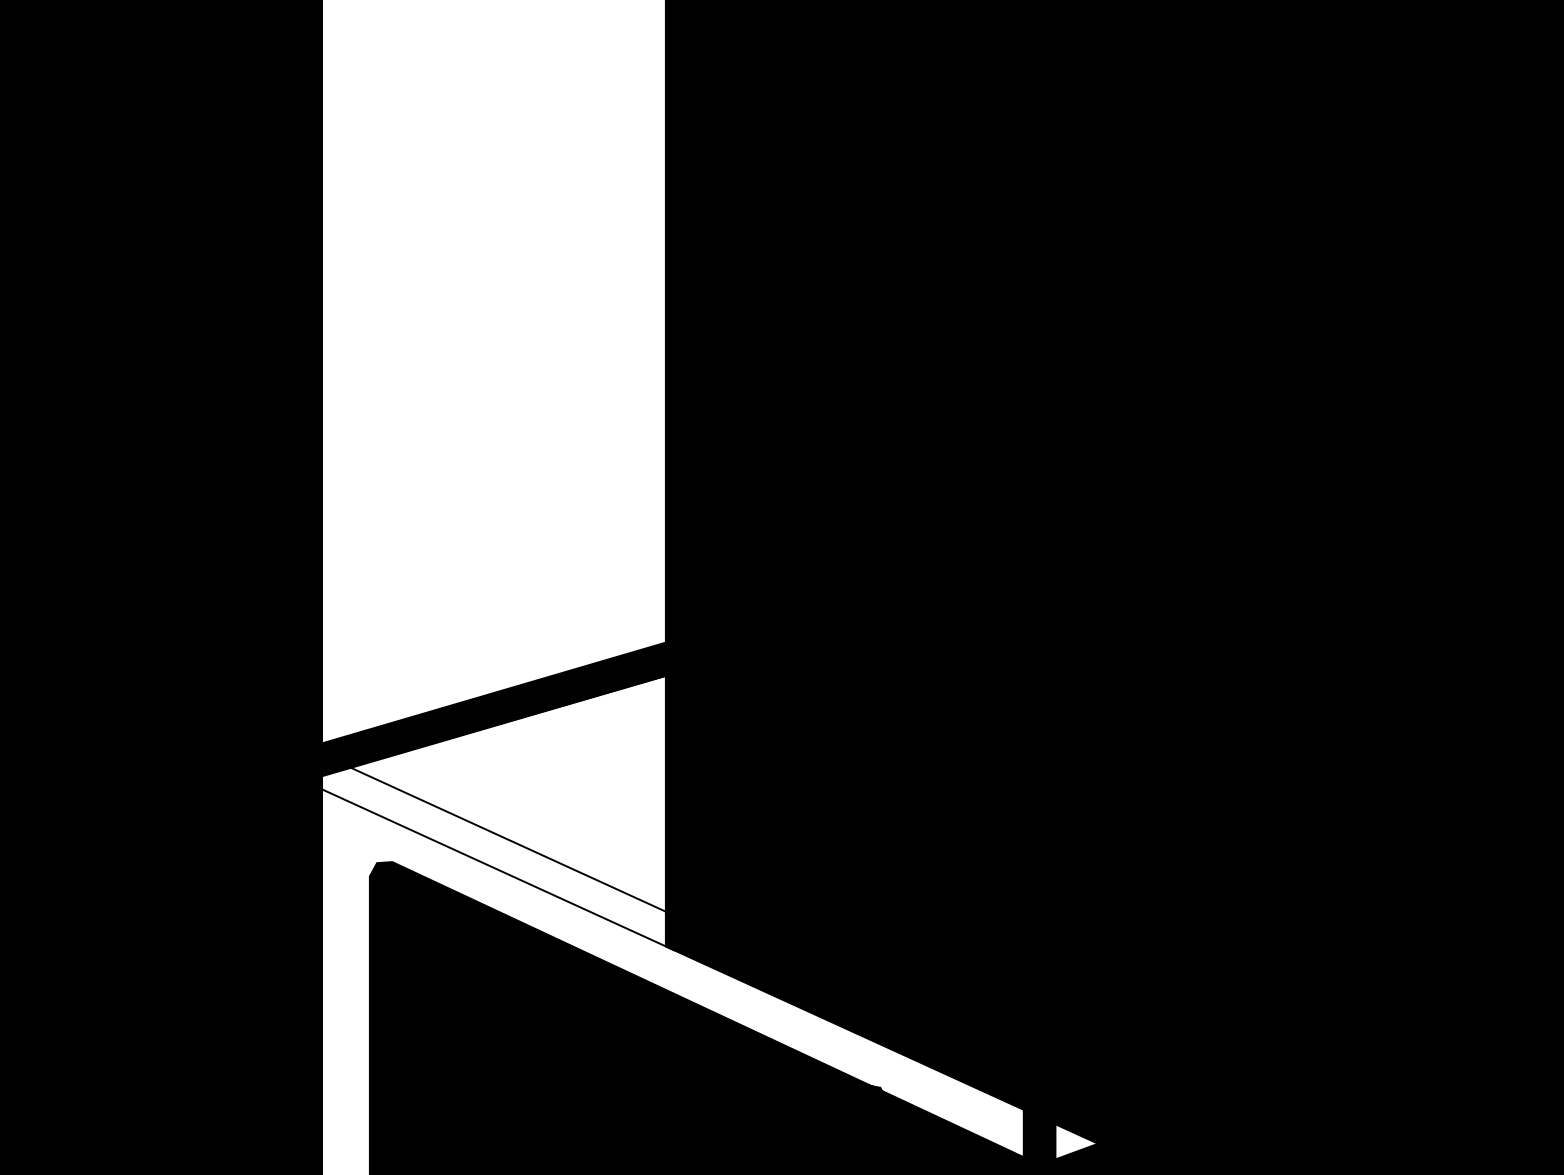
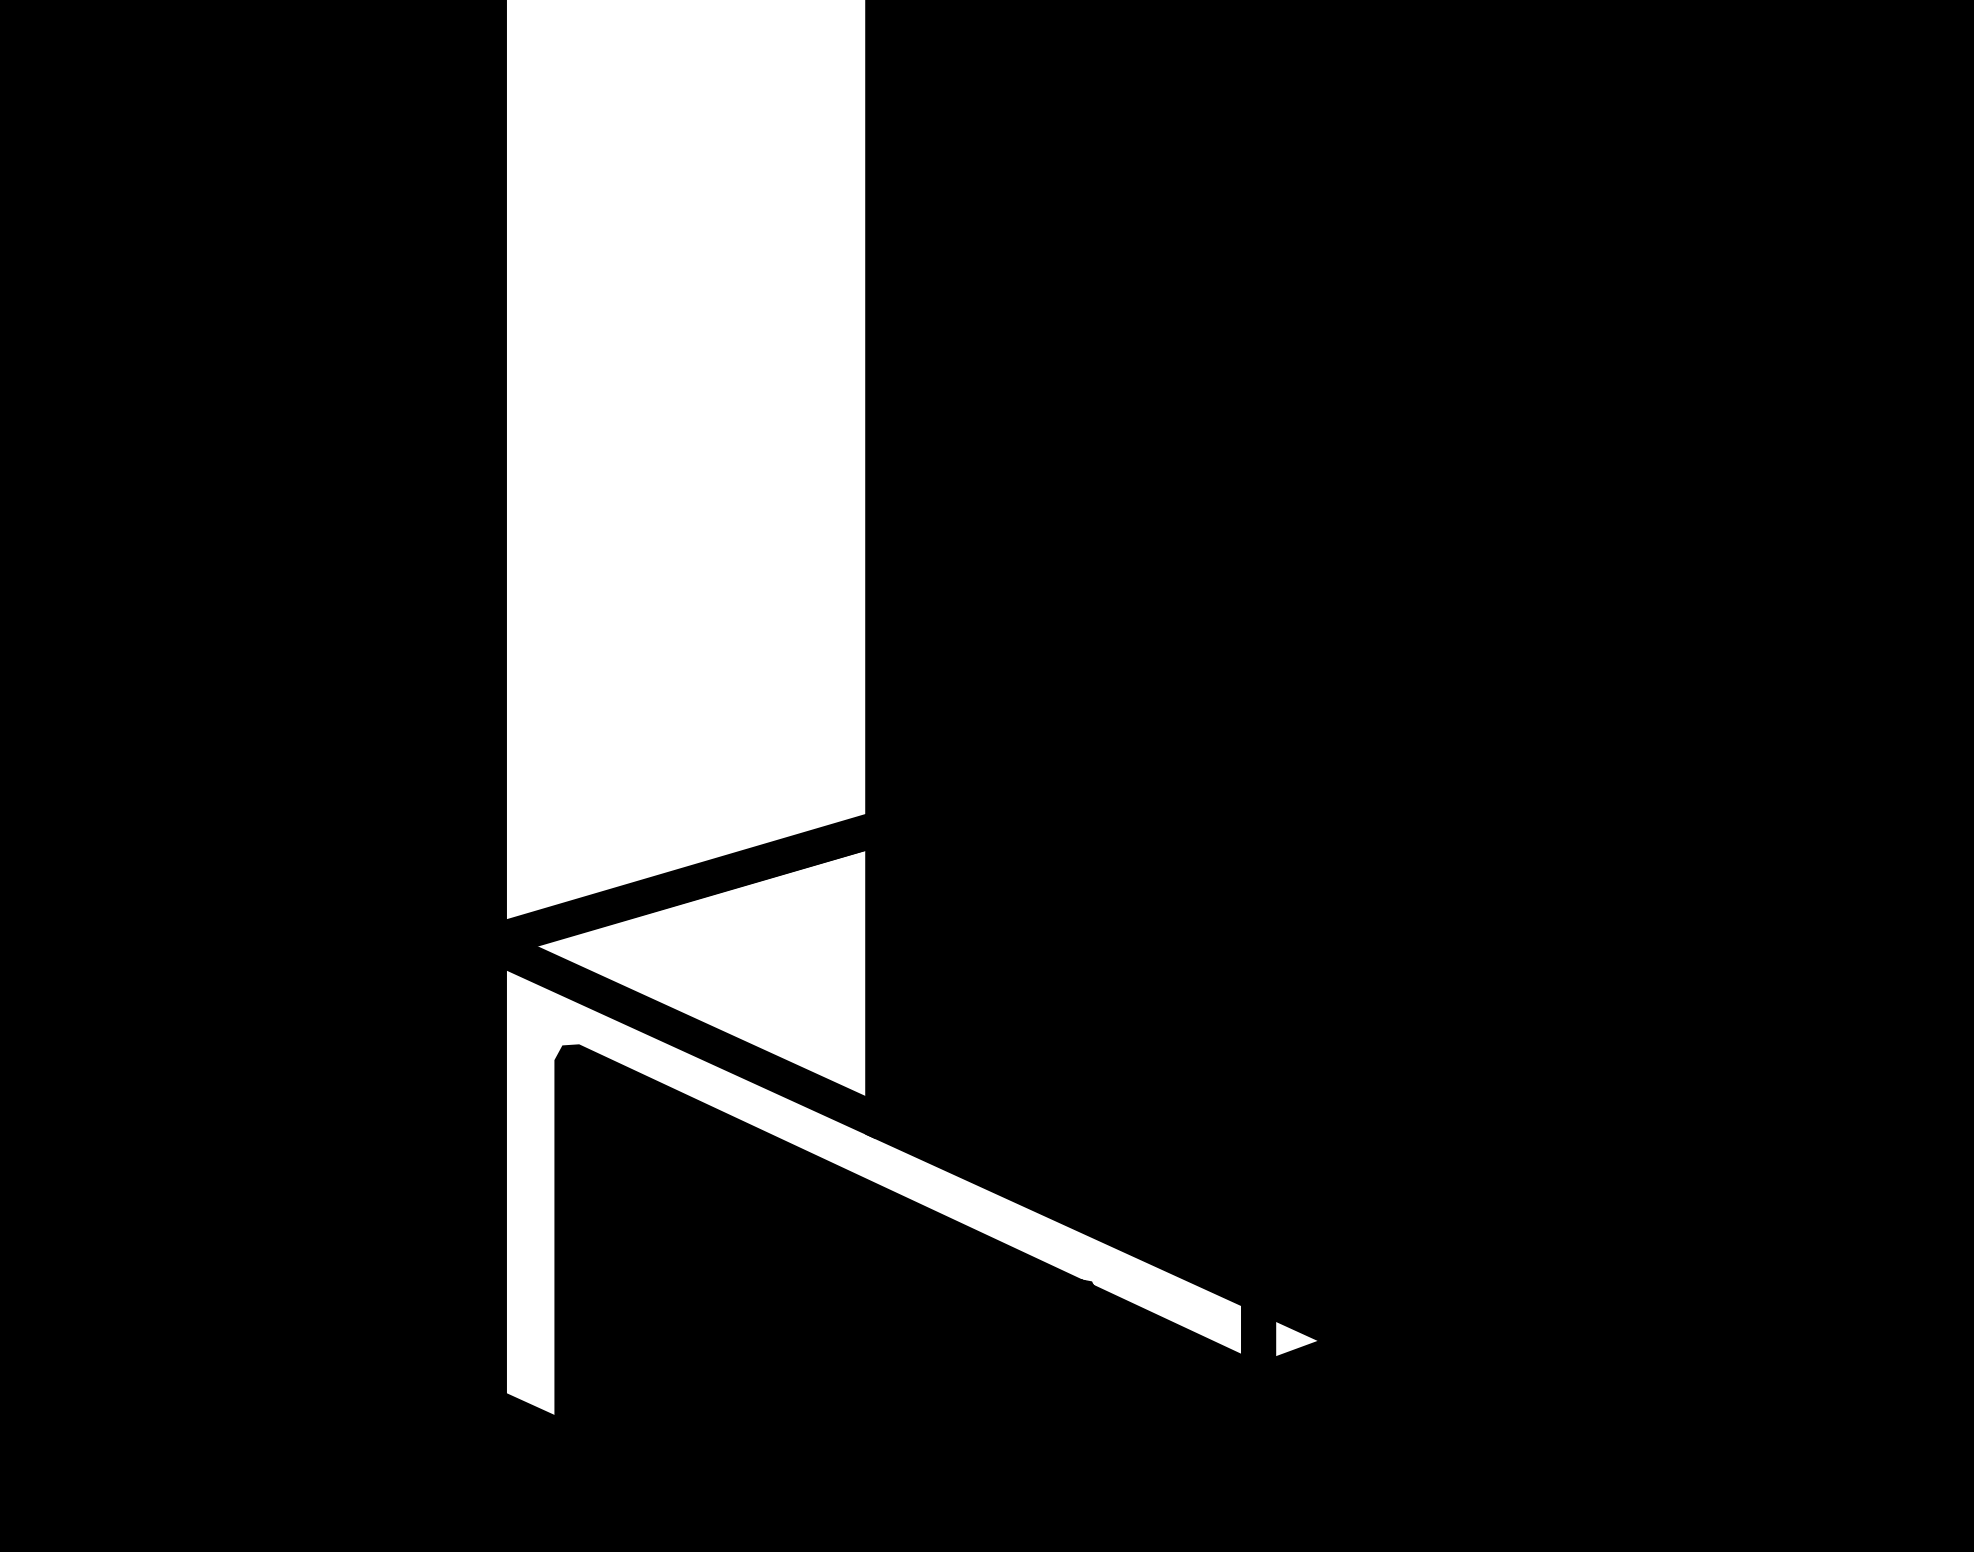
fill: (493, 849) -> (685, 1032), added

